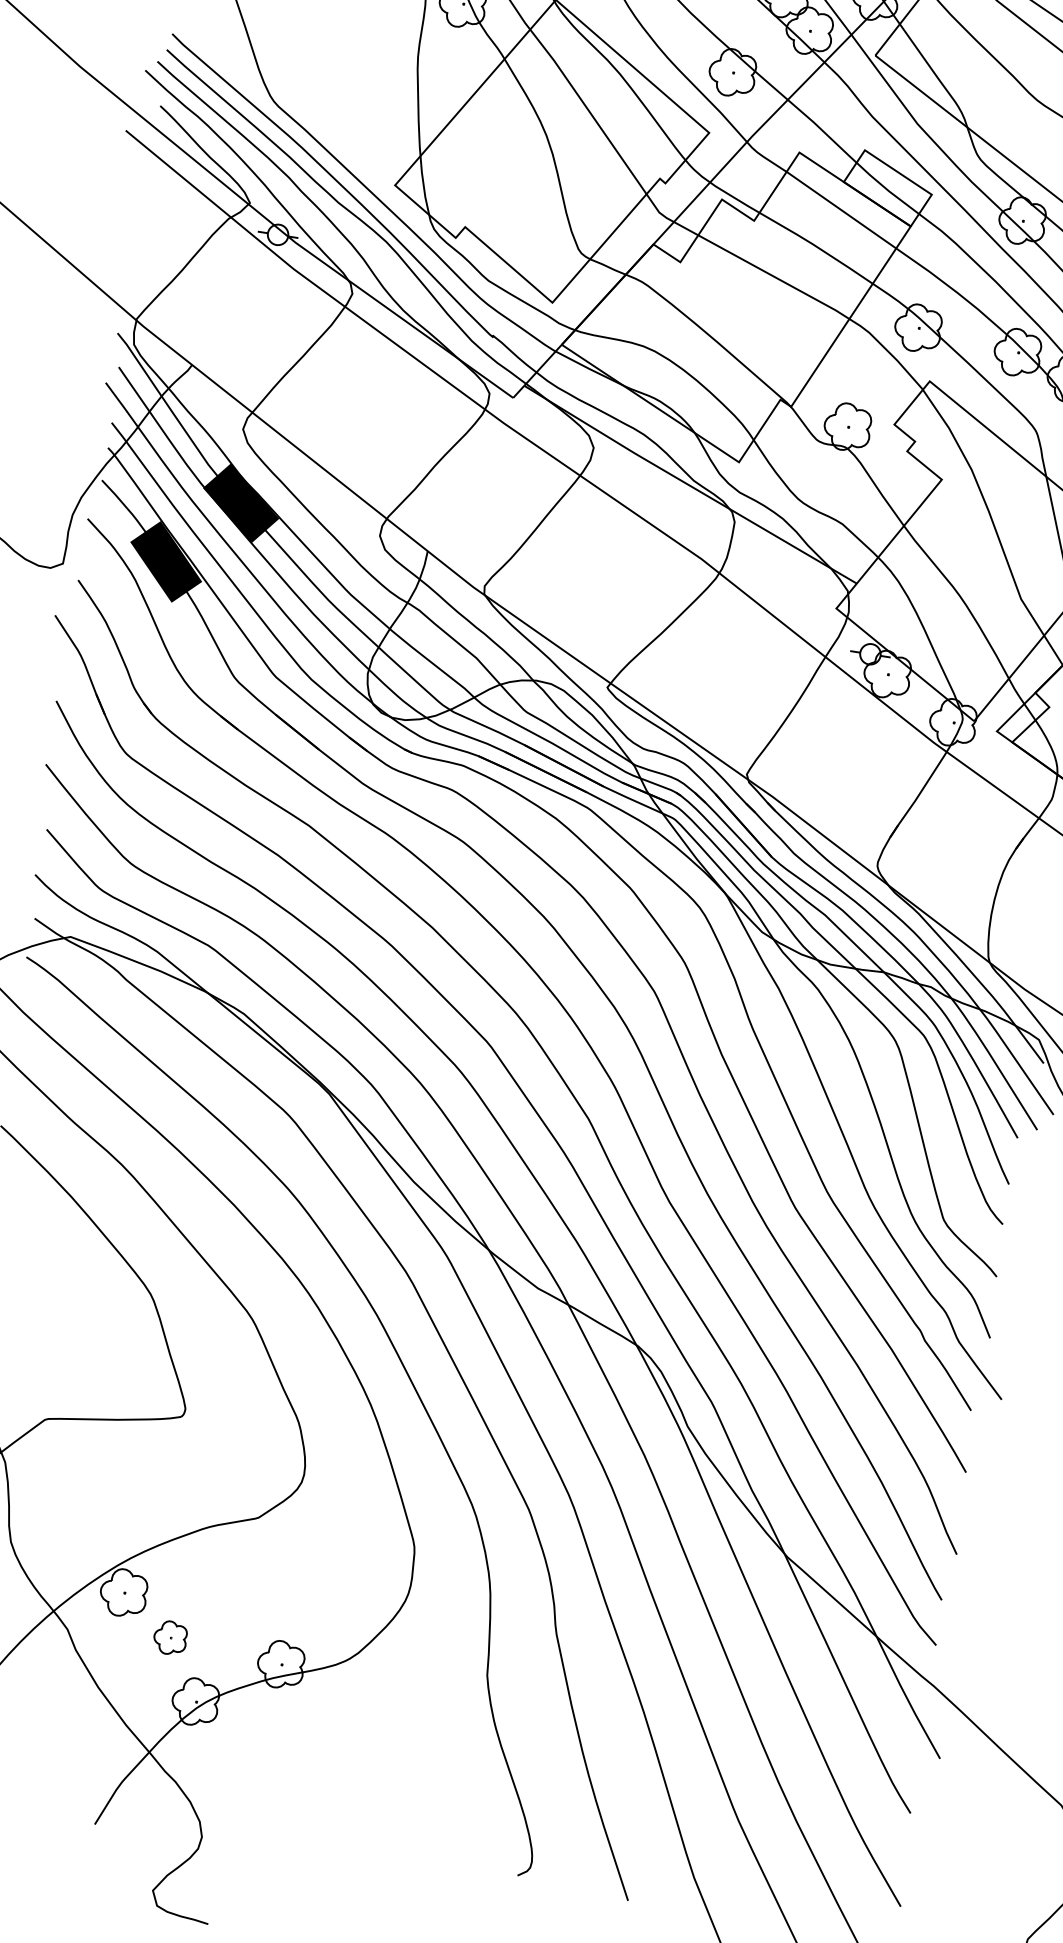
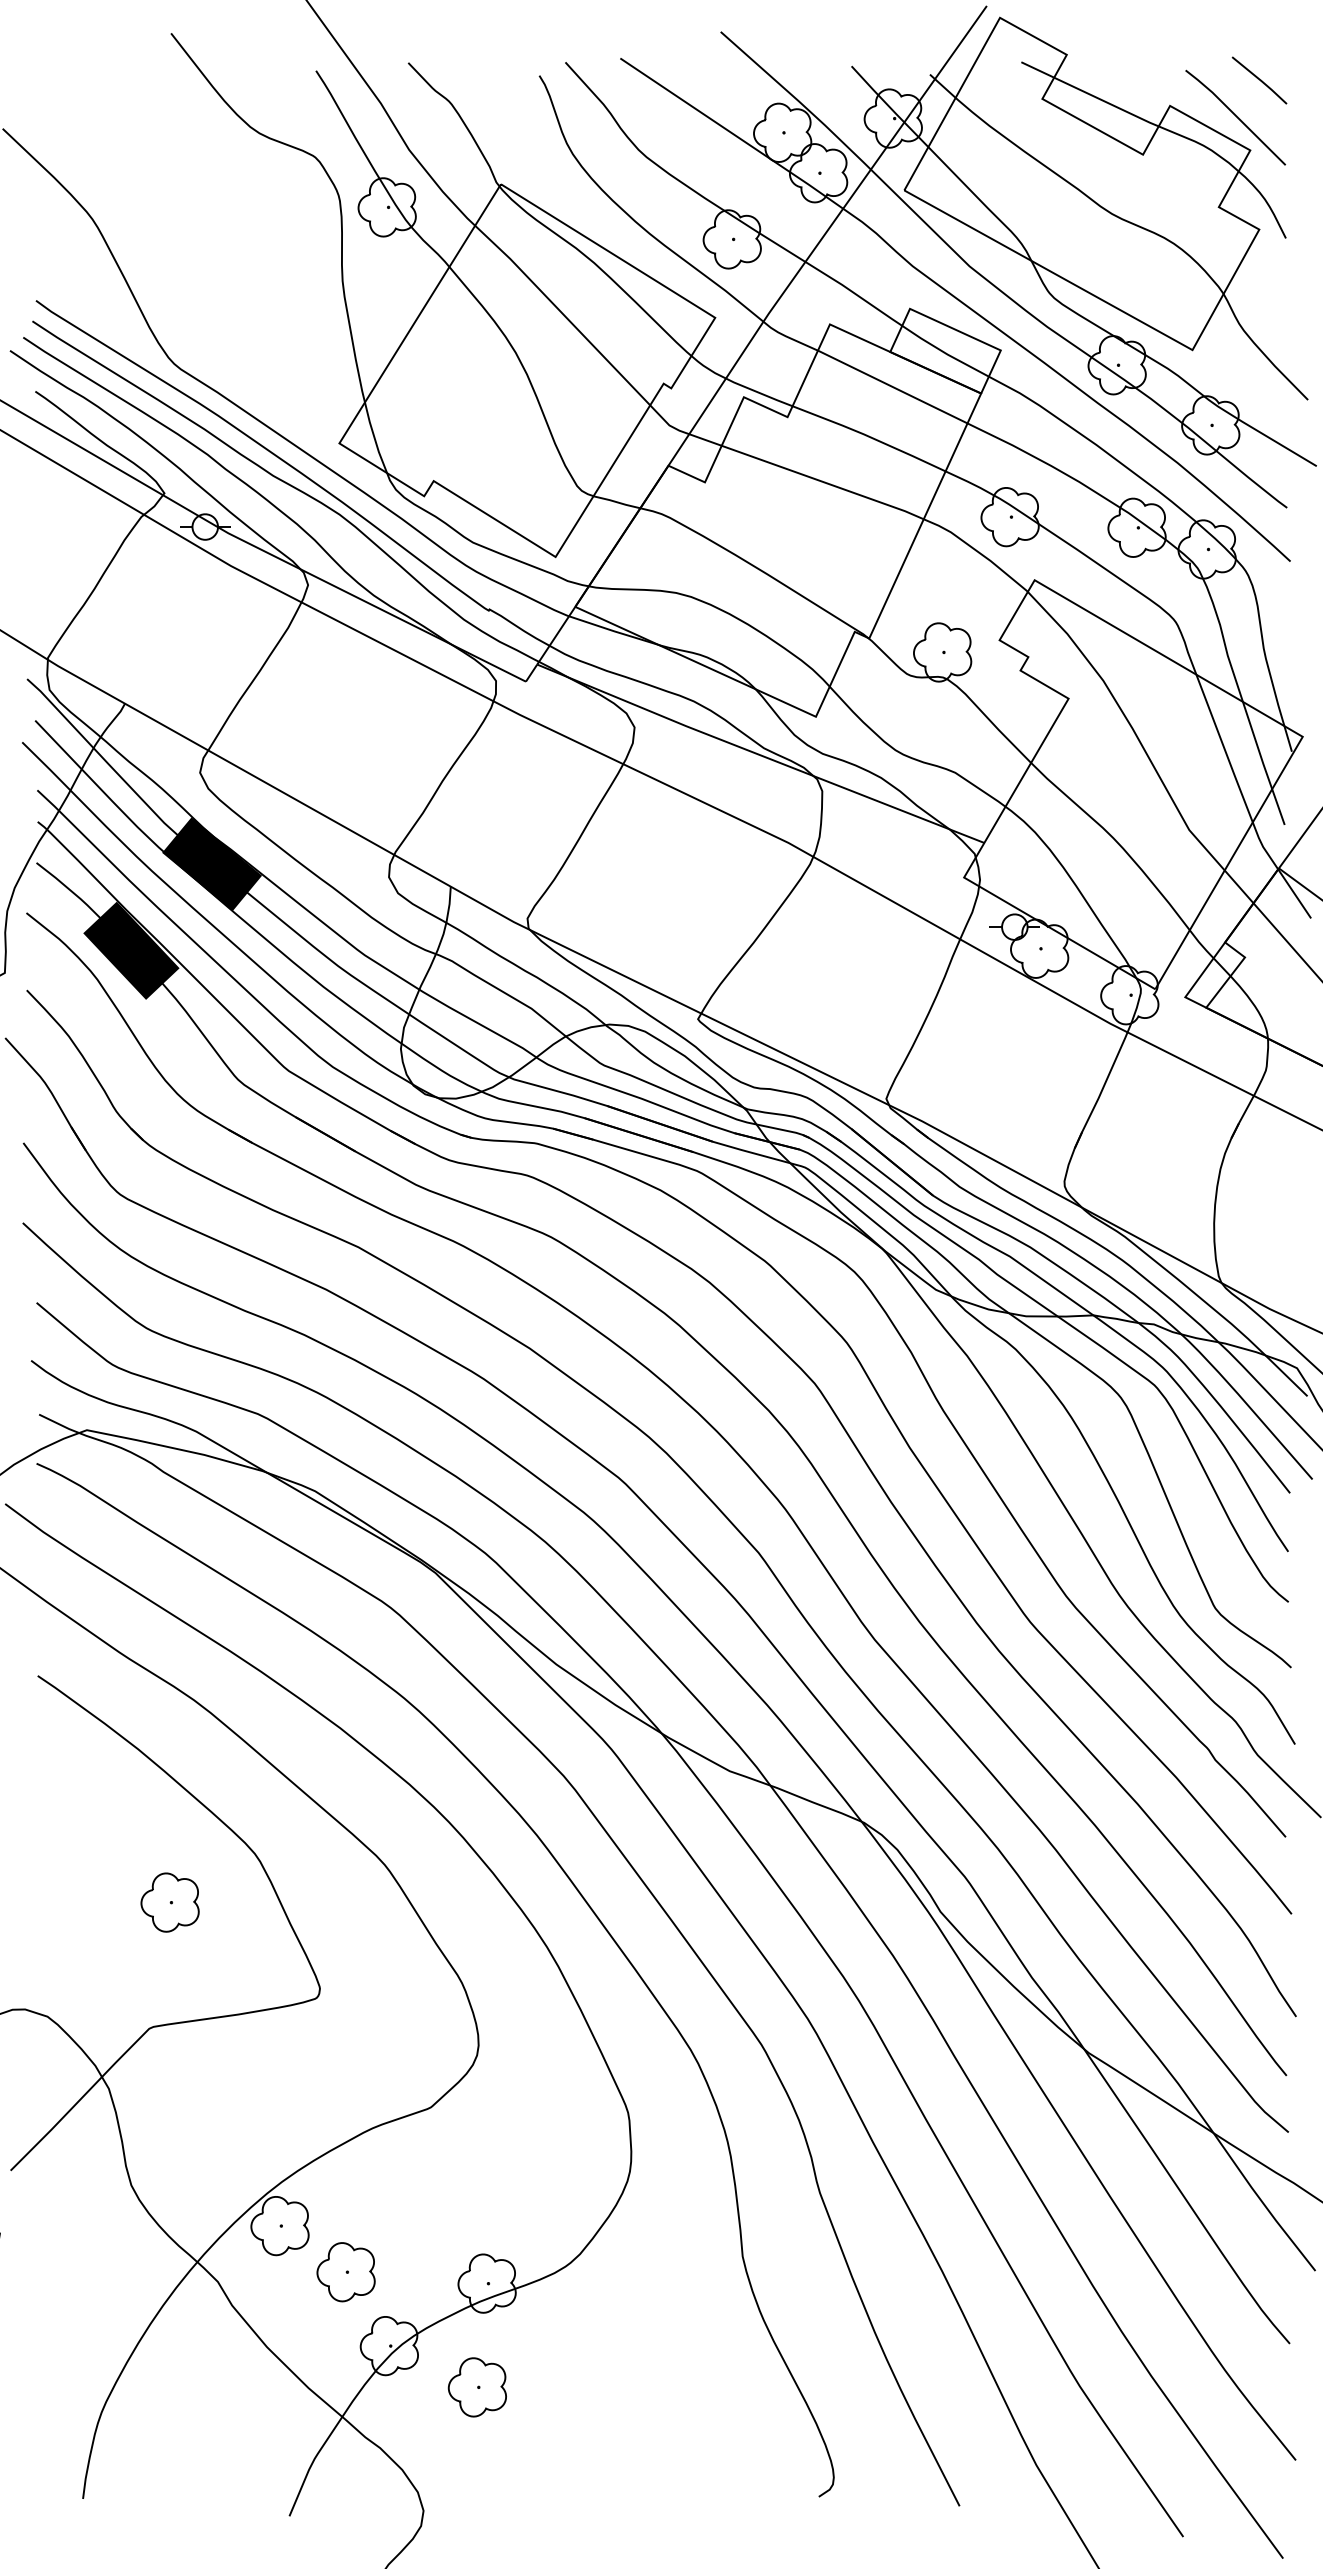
part: (76, 1322) -> (169, 1902), added
part: (169, 1638) -> (345, 2272), size x1.43
part: (259, 1745) -> (476, 2387), added

